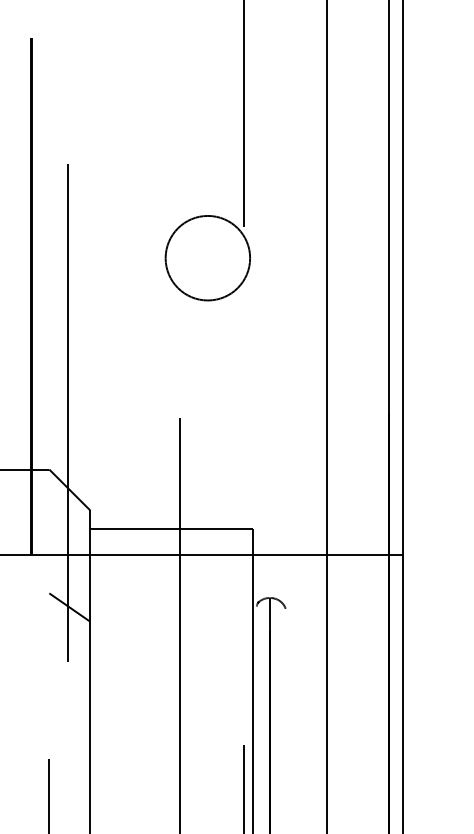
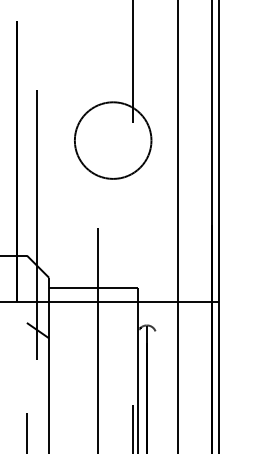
circle: (206, 258) -> (112, 140), size x1.67

